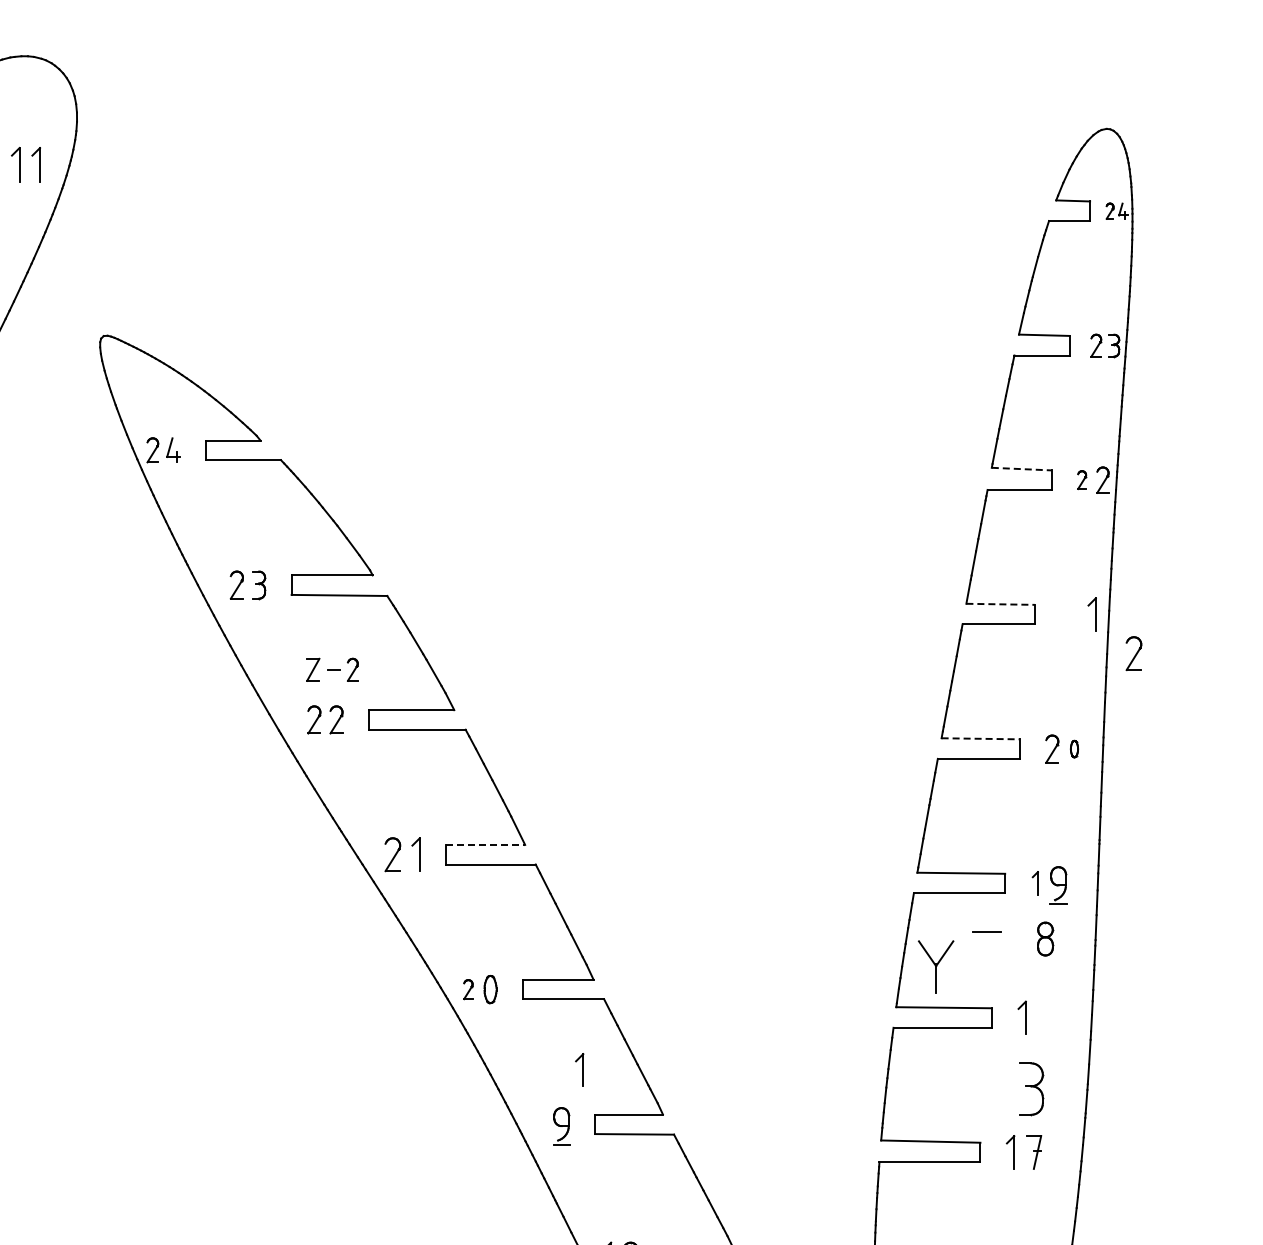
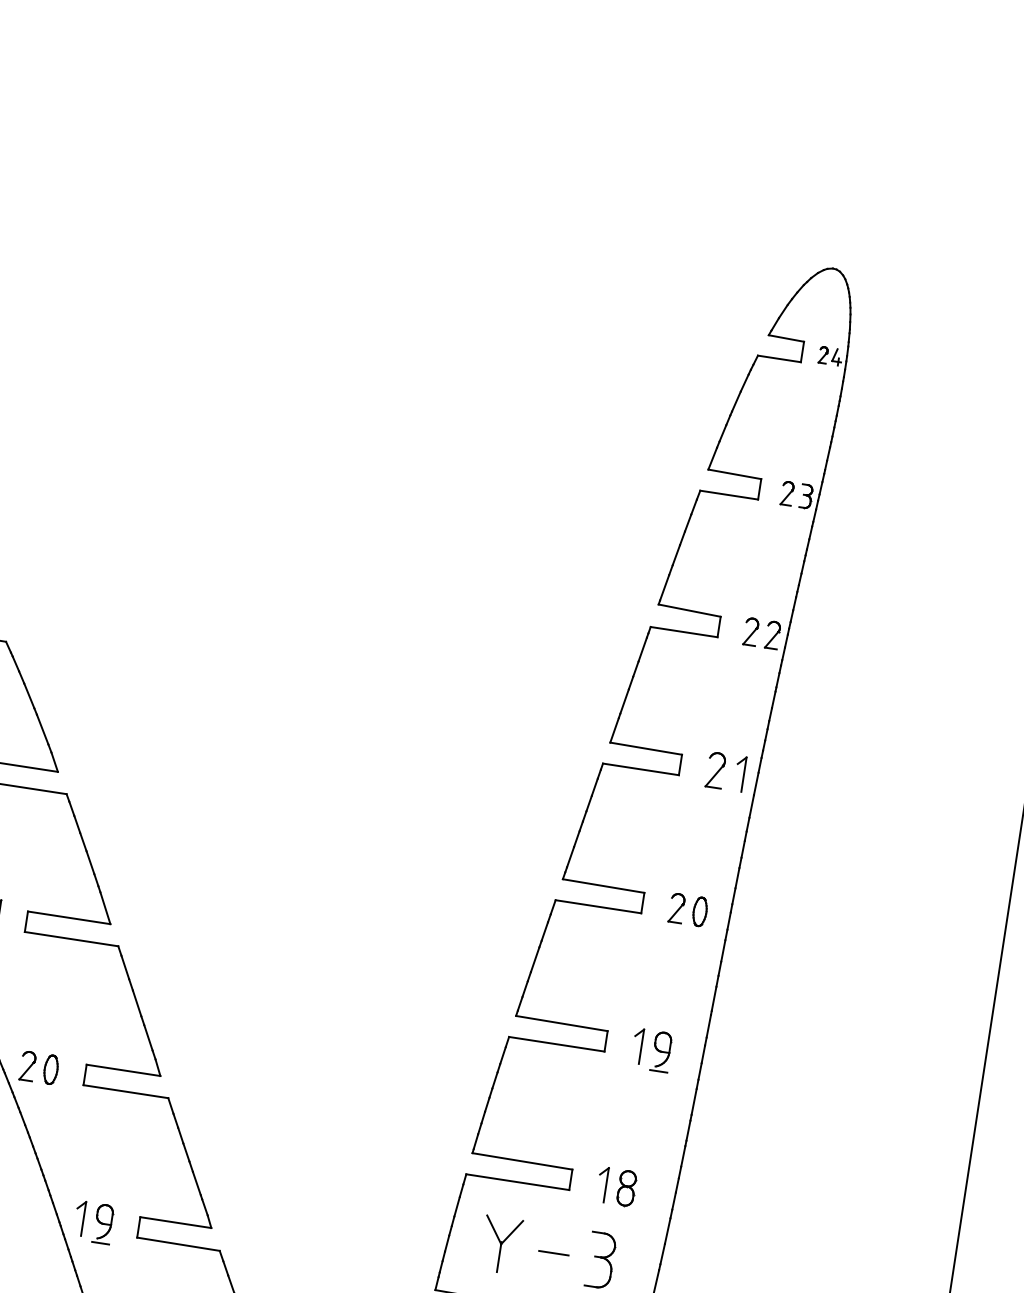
line: (1021, 469) -> (689, 611), dashed -> solid
part: (1081, 479) -> (750, 631), size x1.43
line: (1001, 604) -> (646, 748), dashed -> solid
part: (1133, 653) -> (715, 770), moved
line: (981, 738) -> (604, 885), dashed -> solid
part: (1074, 748) -> (700, 911), size x1.67
line: (486, 844) -> (70, 917), dashed -> solid
part: (1035, 883) -> (637, 1046), size x1.43
line: (986, 931) -> (553, 1252), moved
part: (1045, 938) -> (626, 1187), moved
part: (936, 966) -> (501, 1244), moved
part: (468, 989) -> (28, 1066), size x1.43
part: (579, 1069) -> (79, 1217), moved

